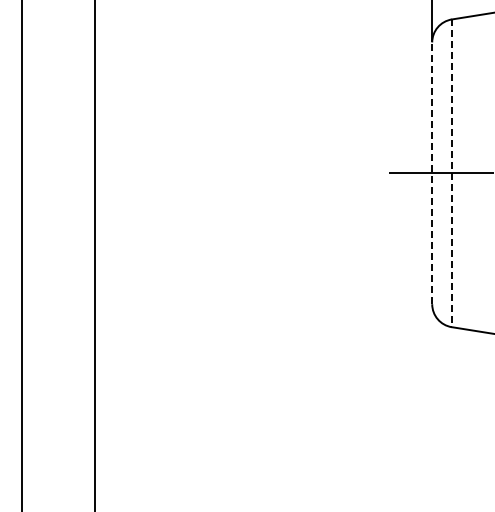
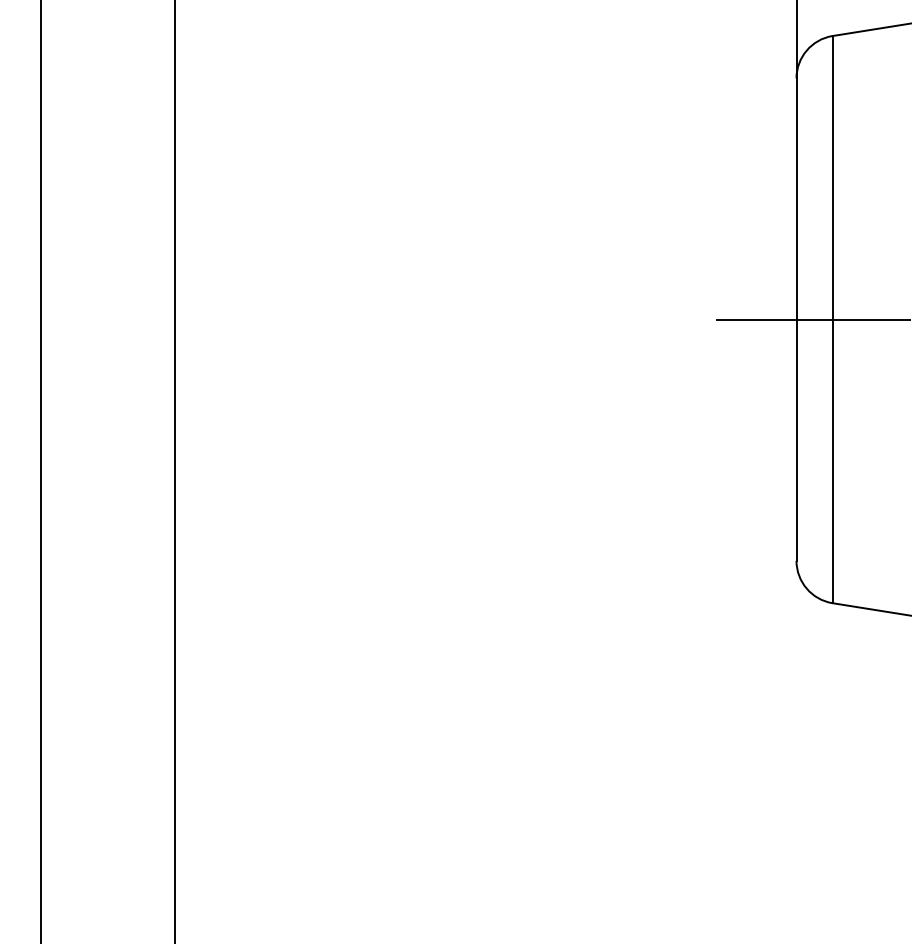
line: (432, 173) -> (797, 319), dashed -> solid
line: (451, 173) -> (832, 319), dashed -> solid

